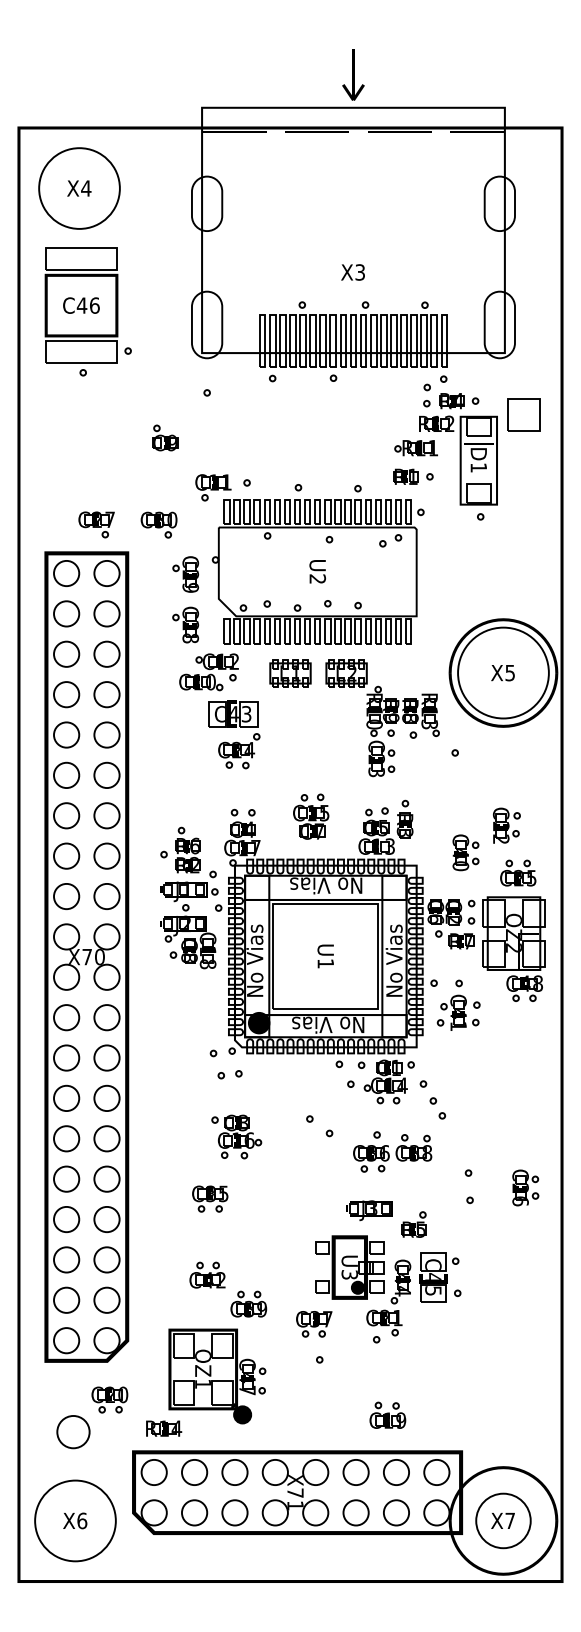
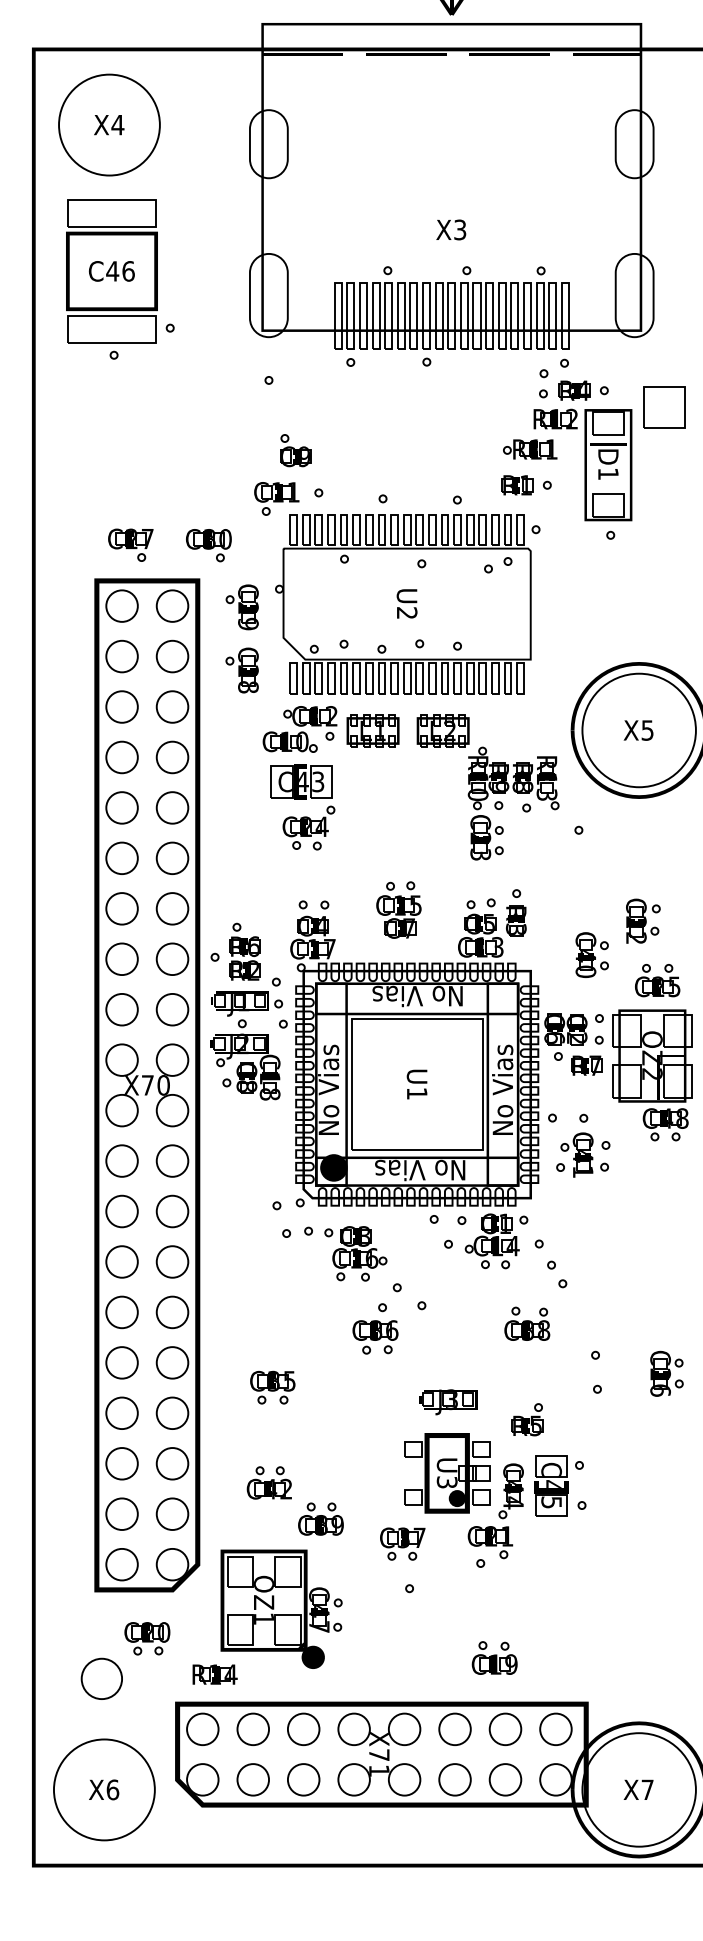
part: (165, 437) -> (295, 449), moved
part: (208, 672) -> (299, 729), moved
part: (86, 956) -> (146, 1084), moved
part: (236, 1136) -> (355, 1253), moved
part: (371, 1151) -> (375, 1328), moved
part: (369, 1210) -> (448, 1402), moved
circle: (503, 1520) -> (639, 1789), size x1.67

